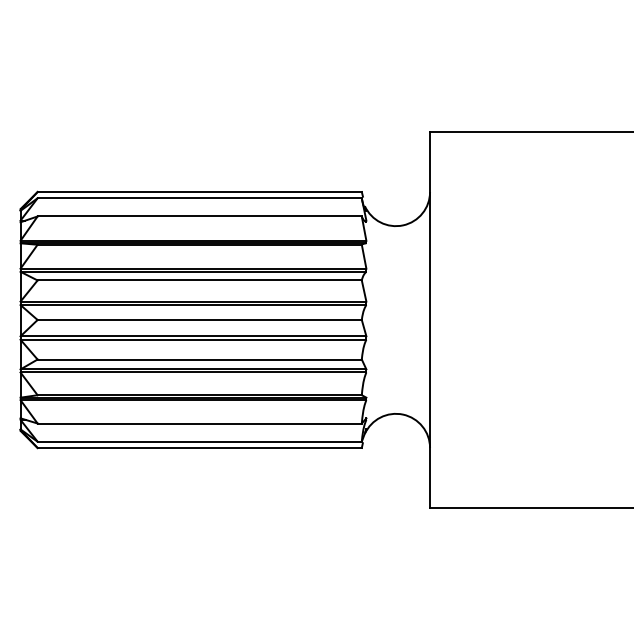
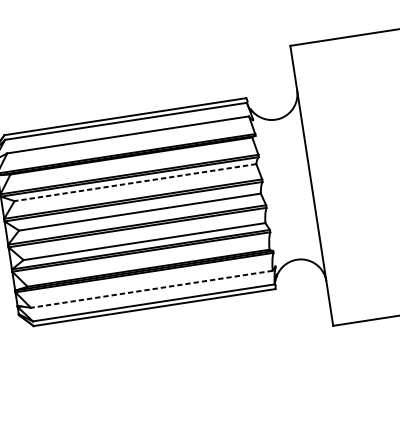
line: (199, 280) -> (135, 182), solid -> dashed
line: (199, 423) -> (151, 289), solid -> dashed

